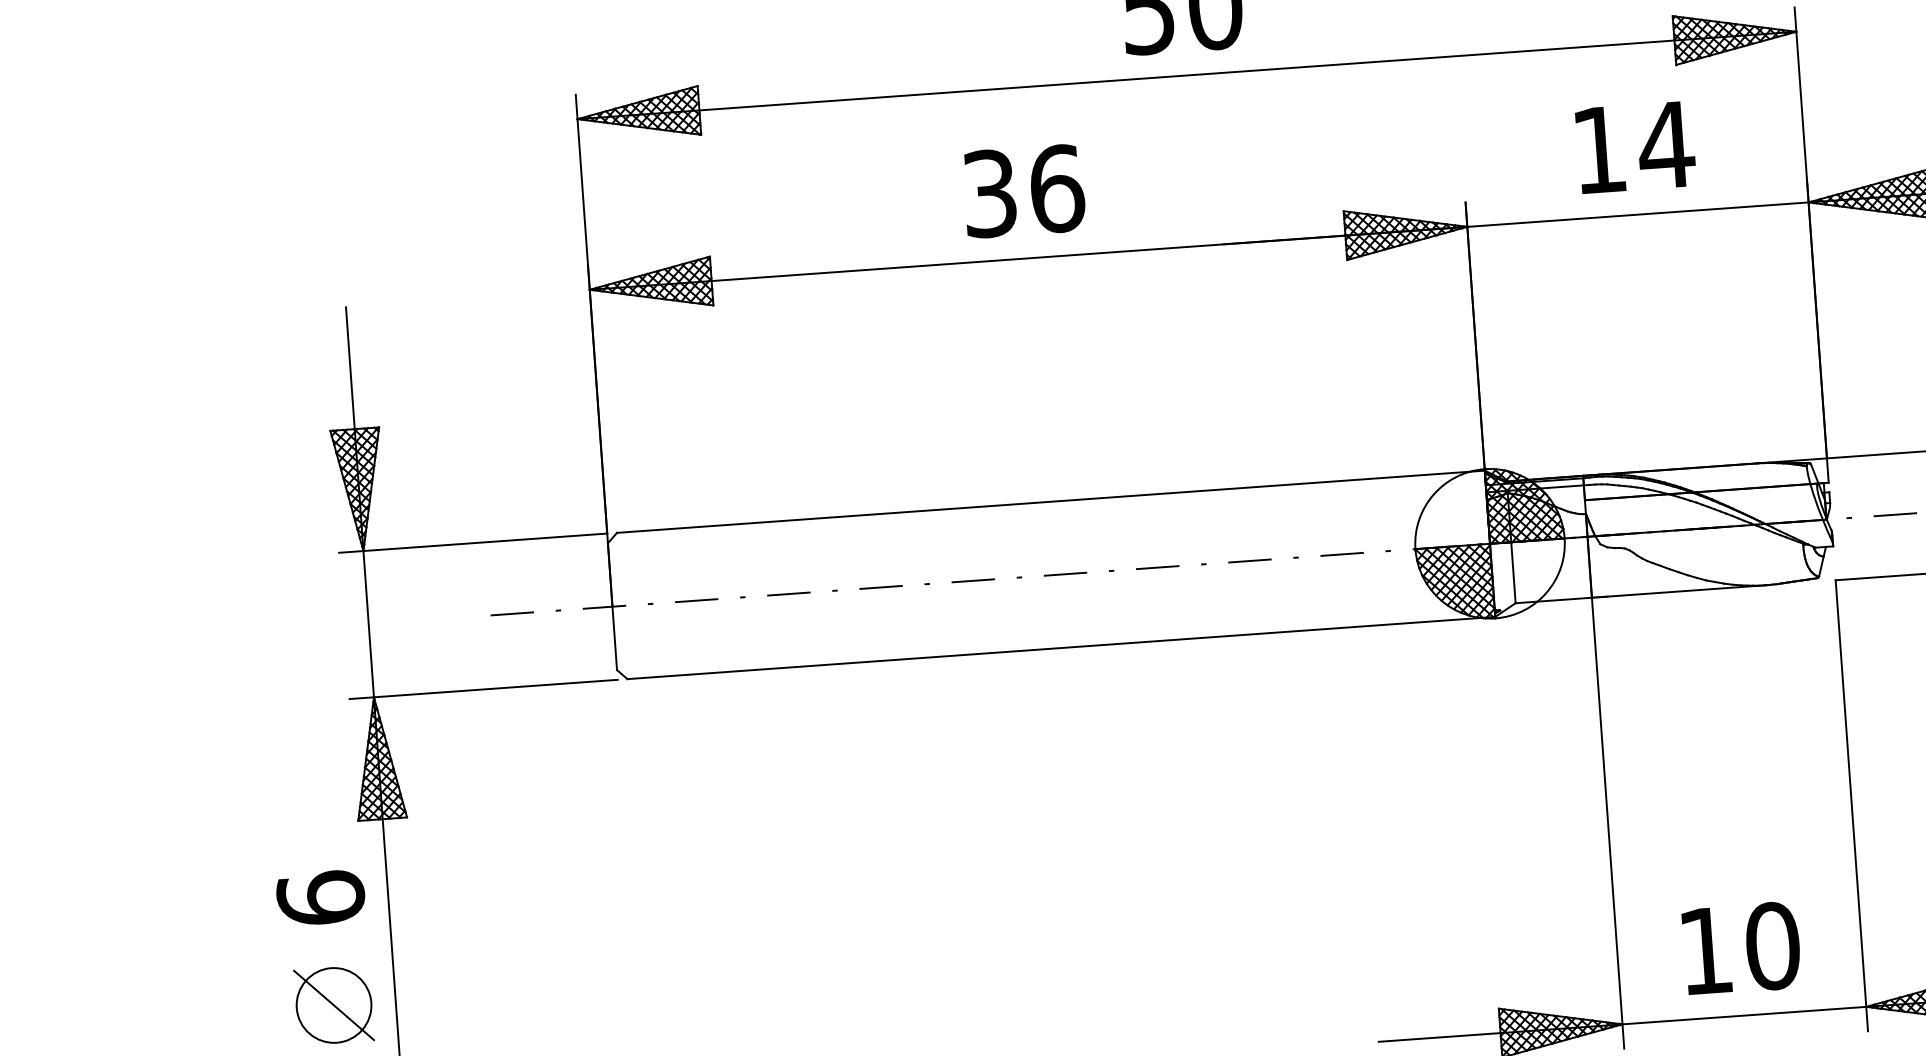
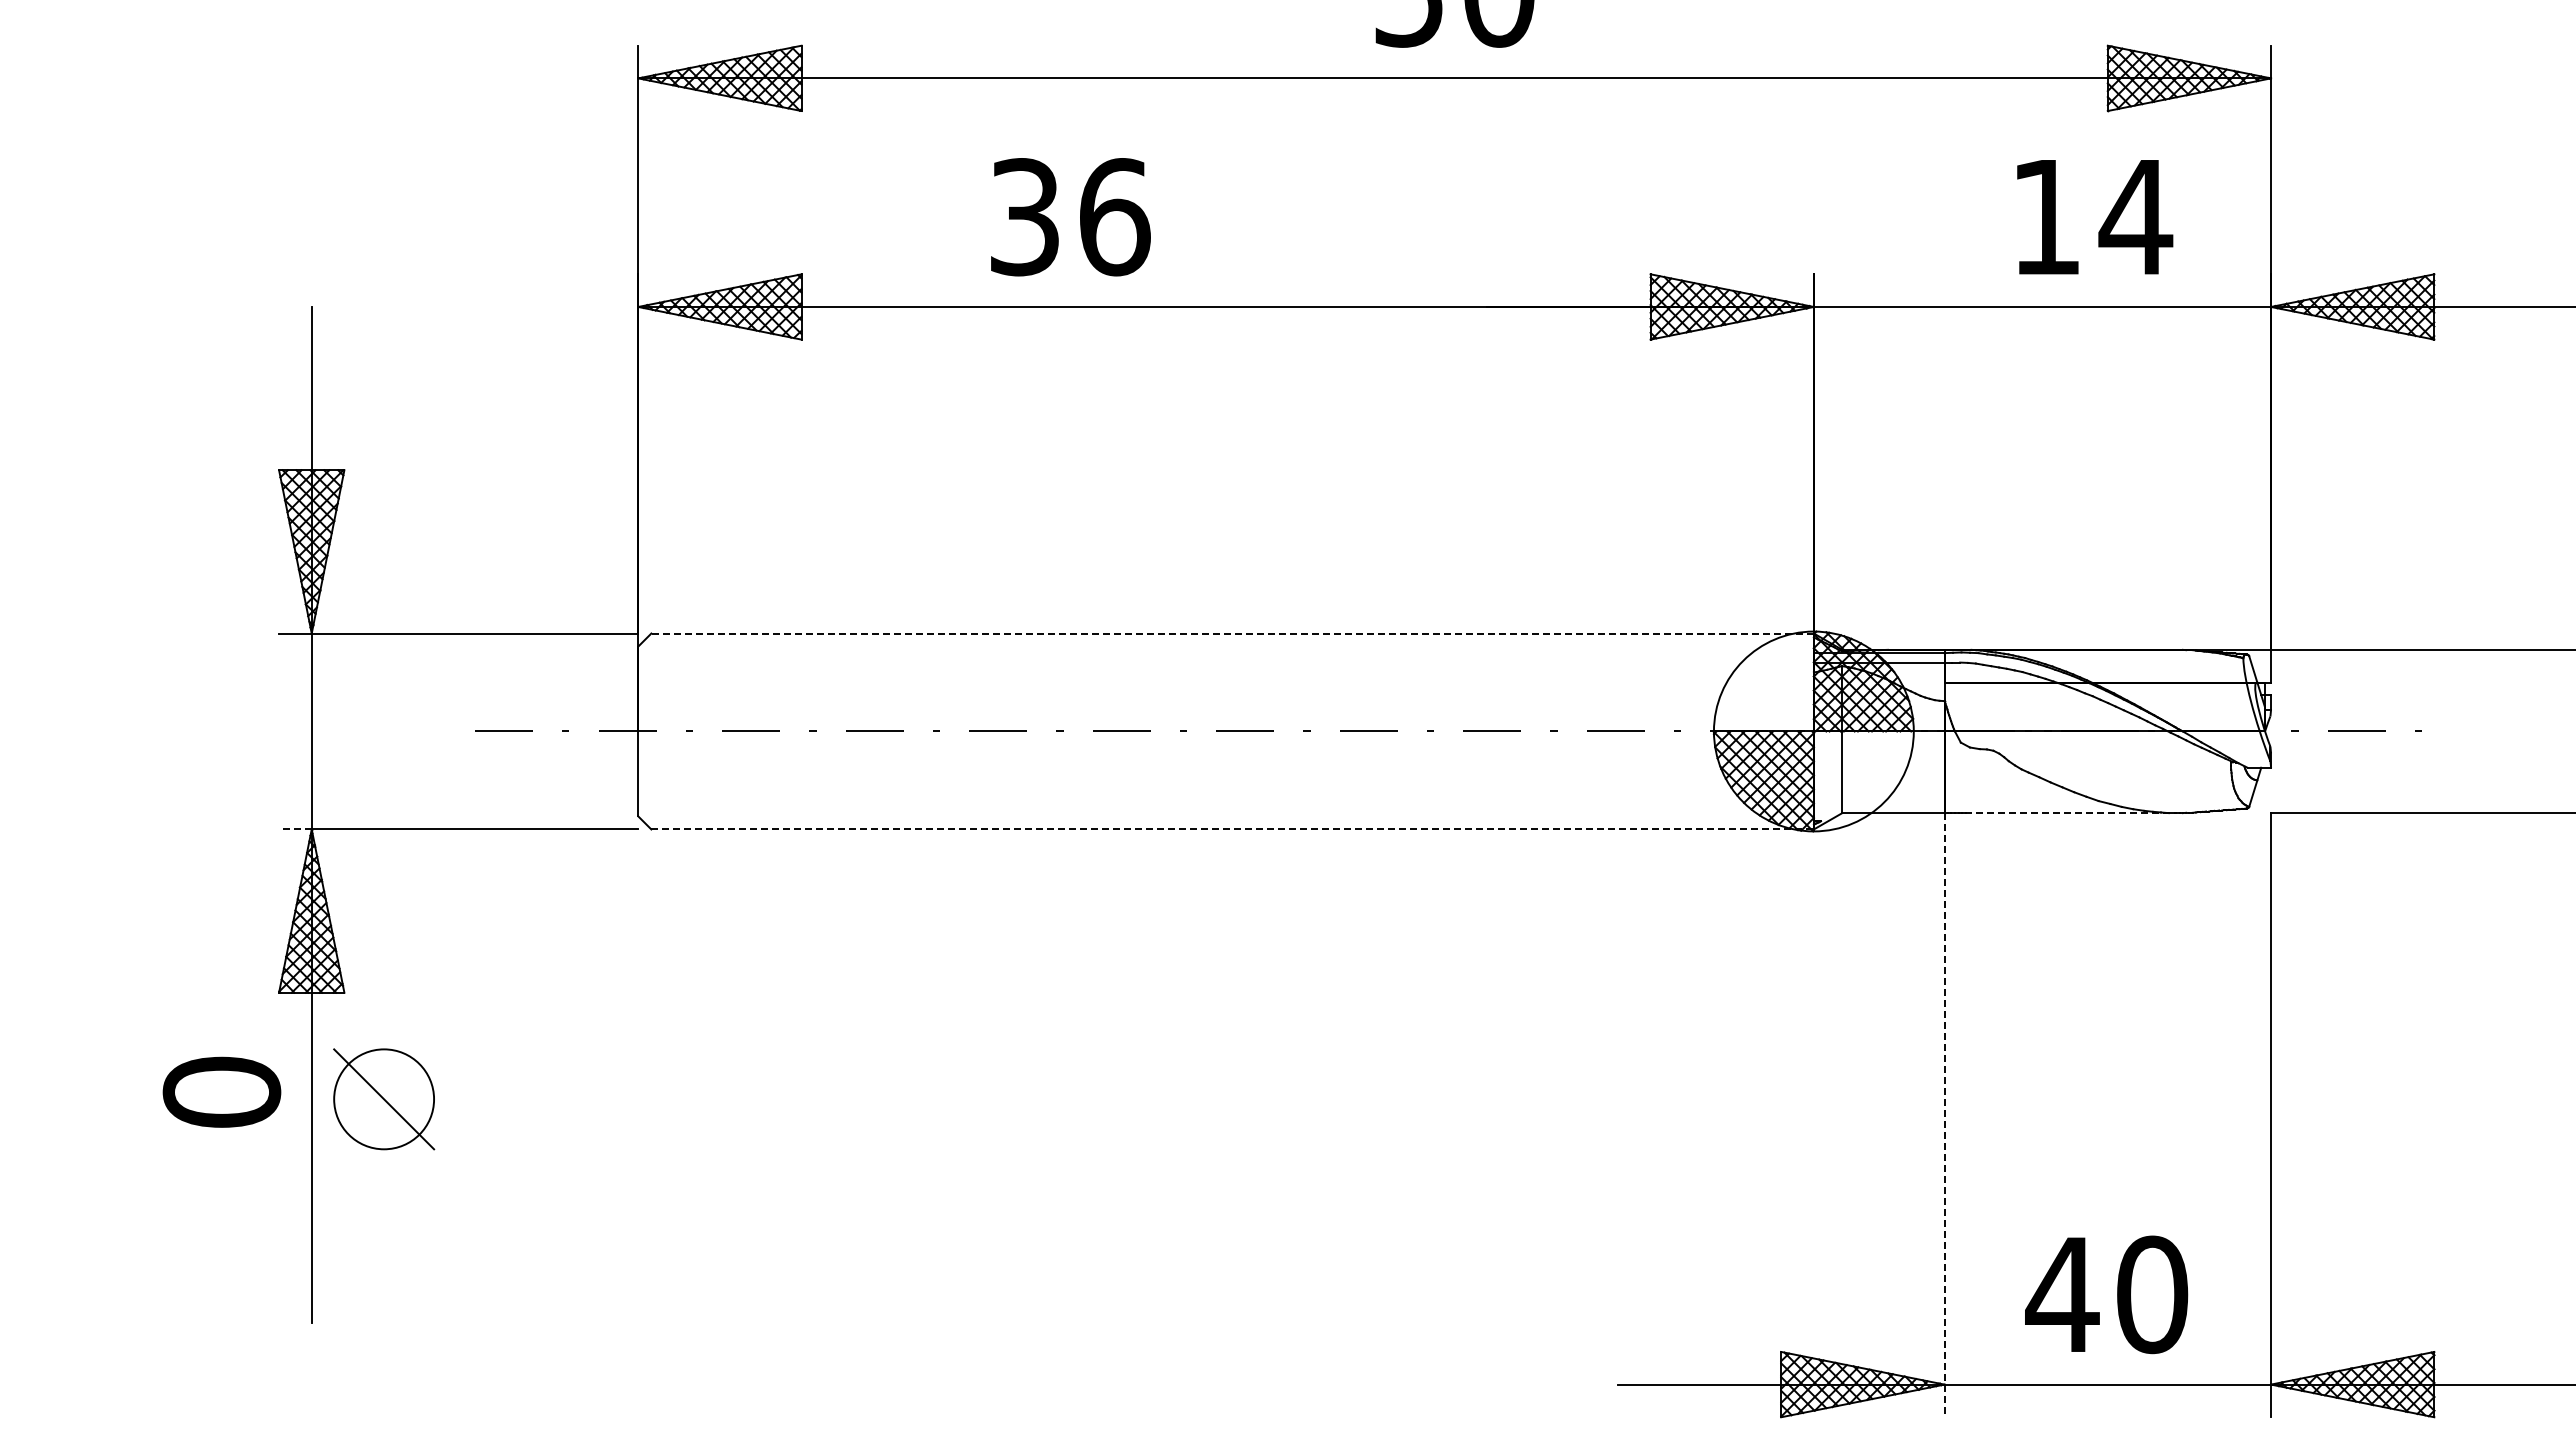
text: (1636, 147) -> (2095, 217), moved
text: (1024, 191) -> (1070, 217), moved
line: (1050, 501) -> (1232, 633), solid -> dashed
line: (1686, 591) -> (2071, 813), solid -> dashed
line: (1062, 648) -> (1233, 829), solid -> dashed
line: (361, 698) -> (294, 829), solid -> dashed
line: (1608, 823) -> (1944, 1115), solid -> dashed
text: (320, 897) -> (221, 1091), 6 -> 0
text: (1705, 950) -> (2062, 1294), 10 -> 40
part: (334, 1005) -> (384, 1099), moved

